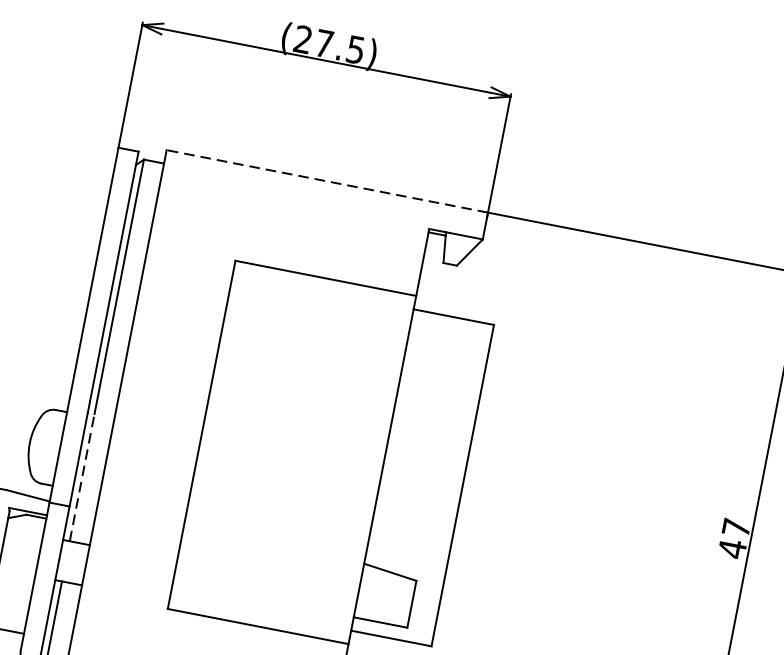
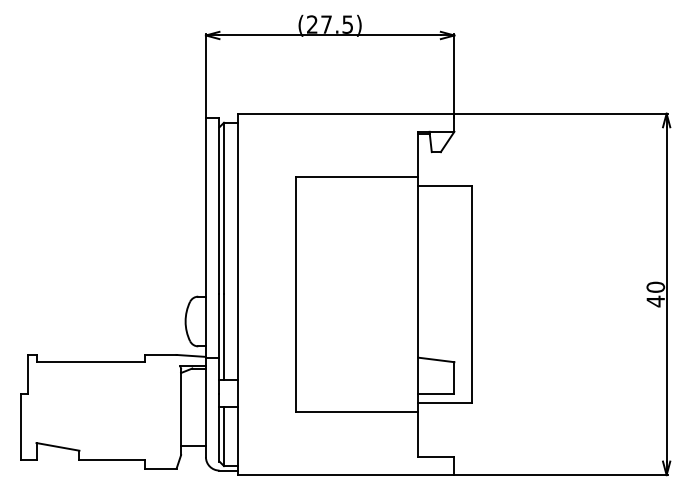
line: (326, 180) -> (345, 113), dashed -> solid
line: (82, 478) -> (224, 337), dashed -> solid
text: (736, 526) -> (655, 286), 47 -> 40

